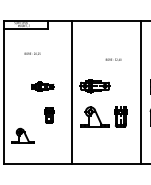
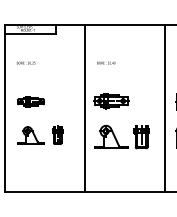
text: (32, 53) -> (26, 62), moved
text: (113, 59) -> (106, 62), moved
part: (42, 86) -> (30, 101), moved
part: (22, 135) -> (30, 135), moved

